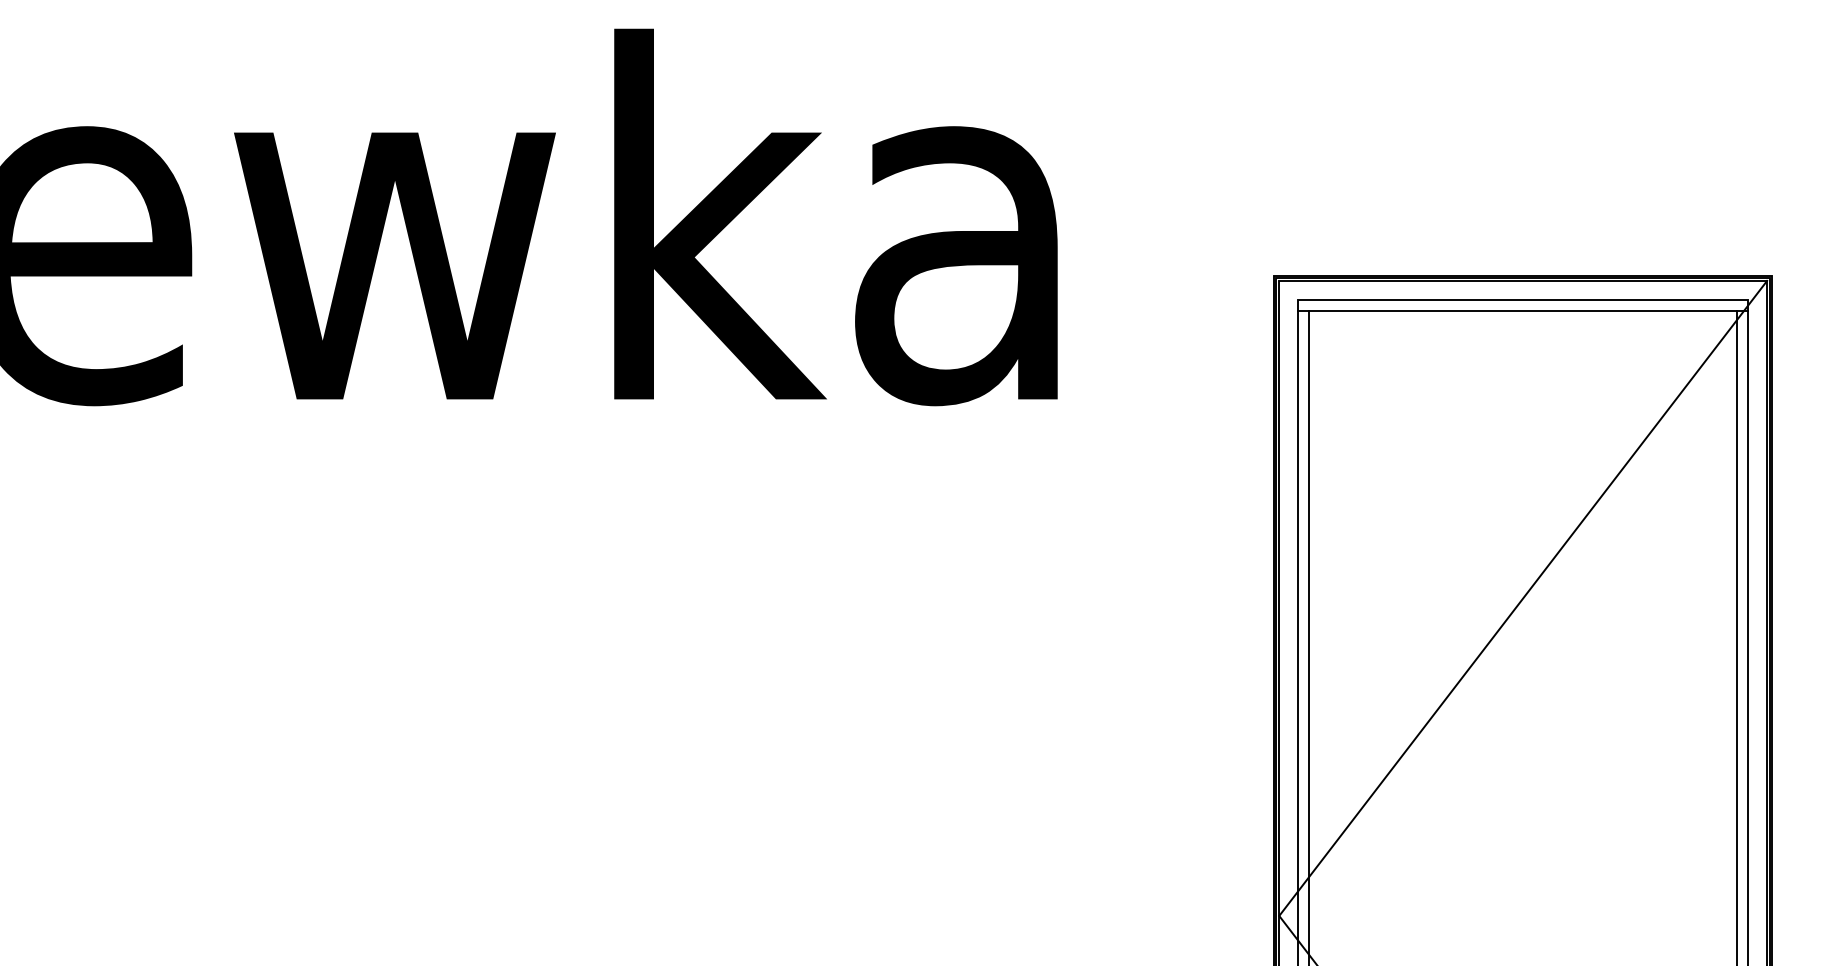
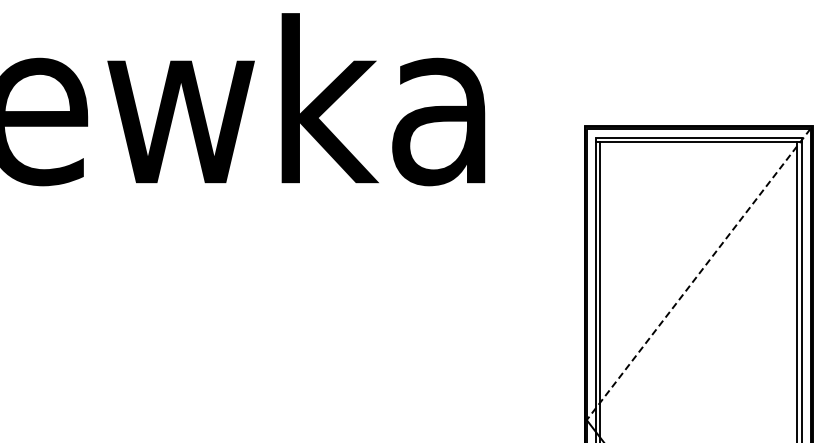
line: (1522, 598) -> (698, 274), solid -> dashed

